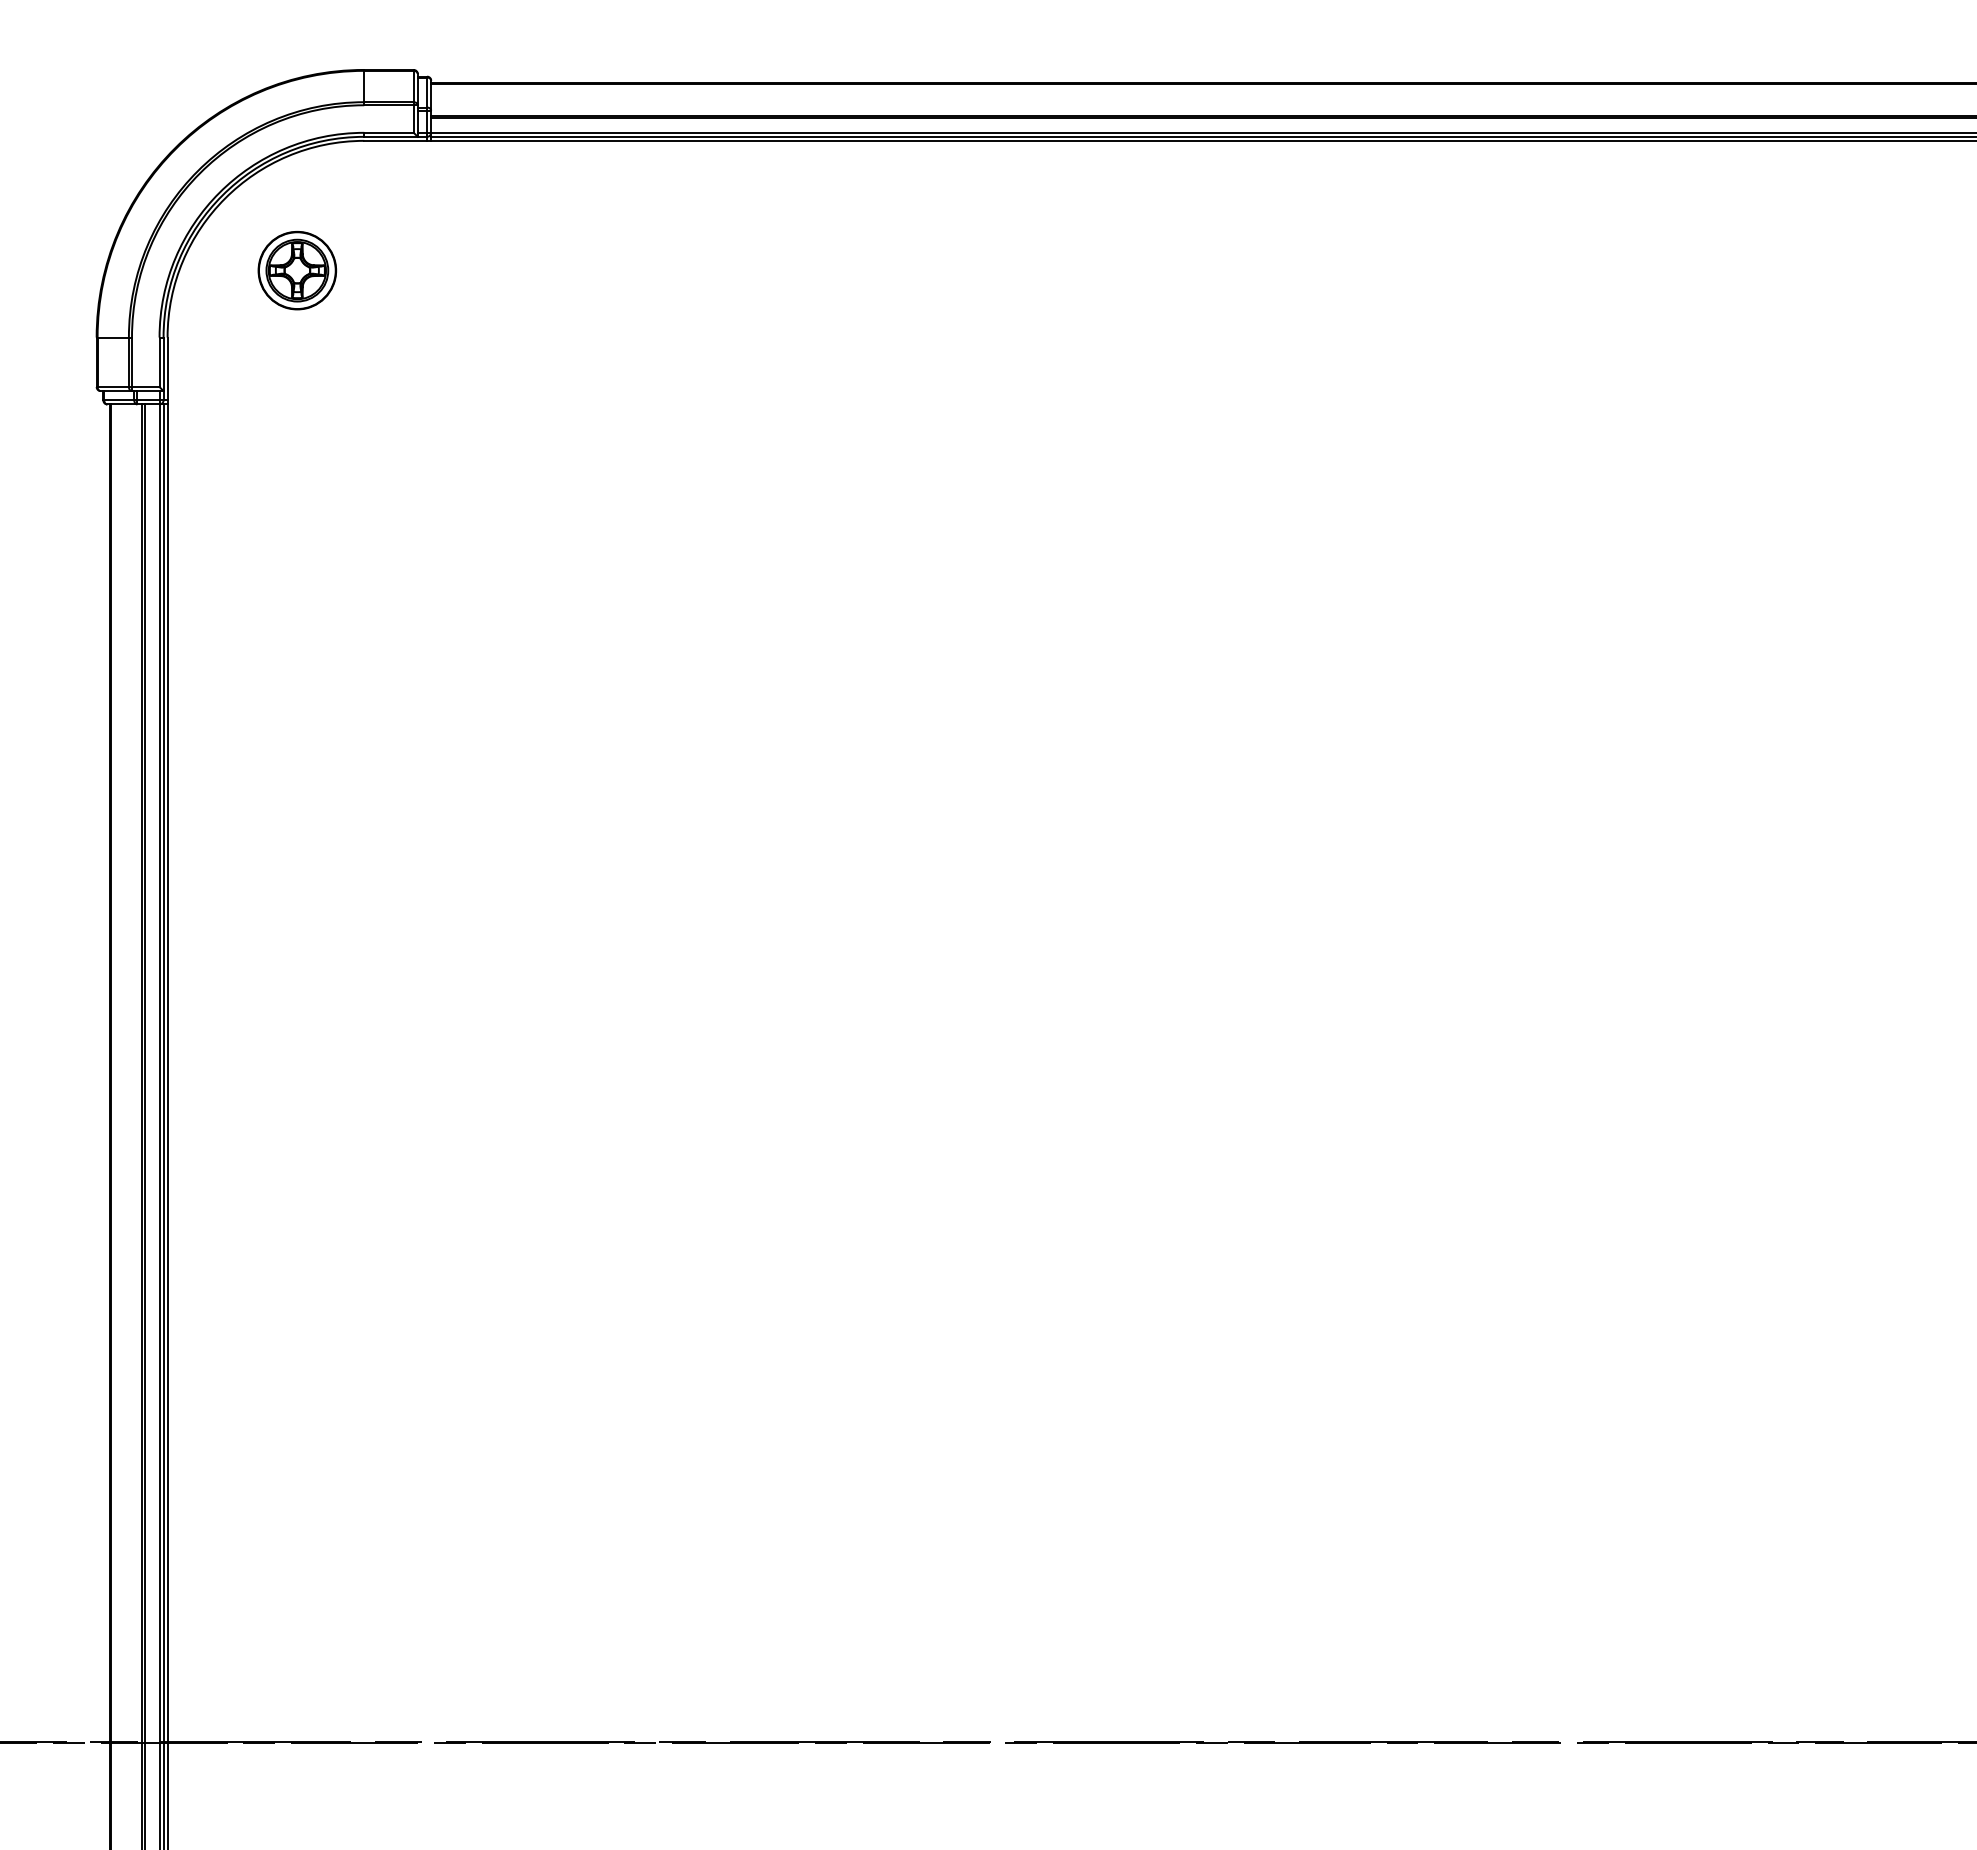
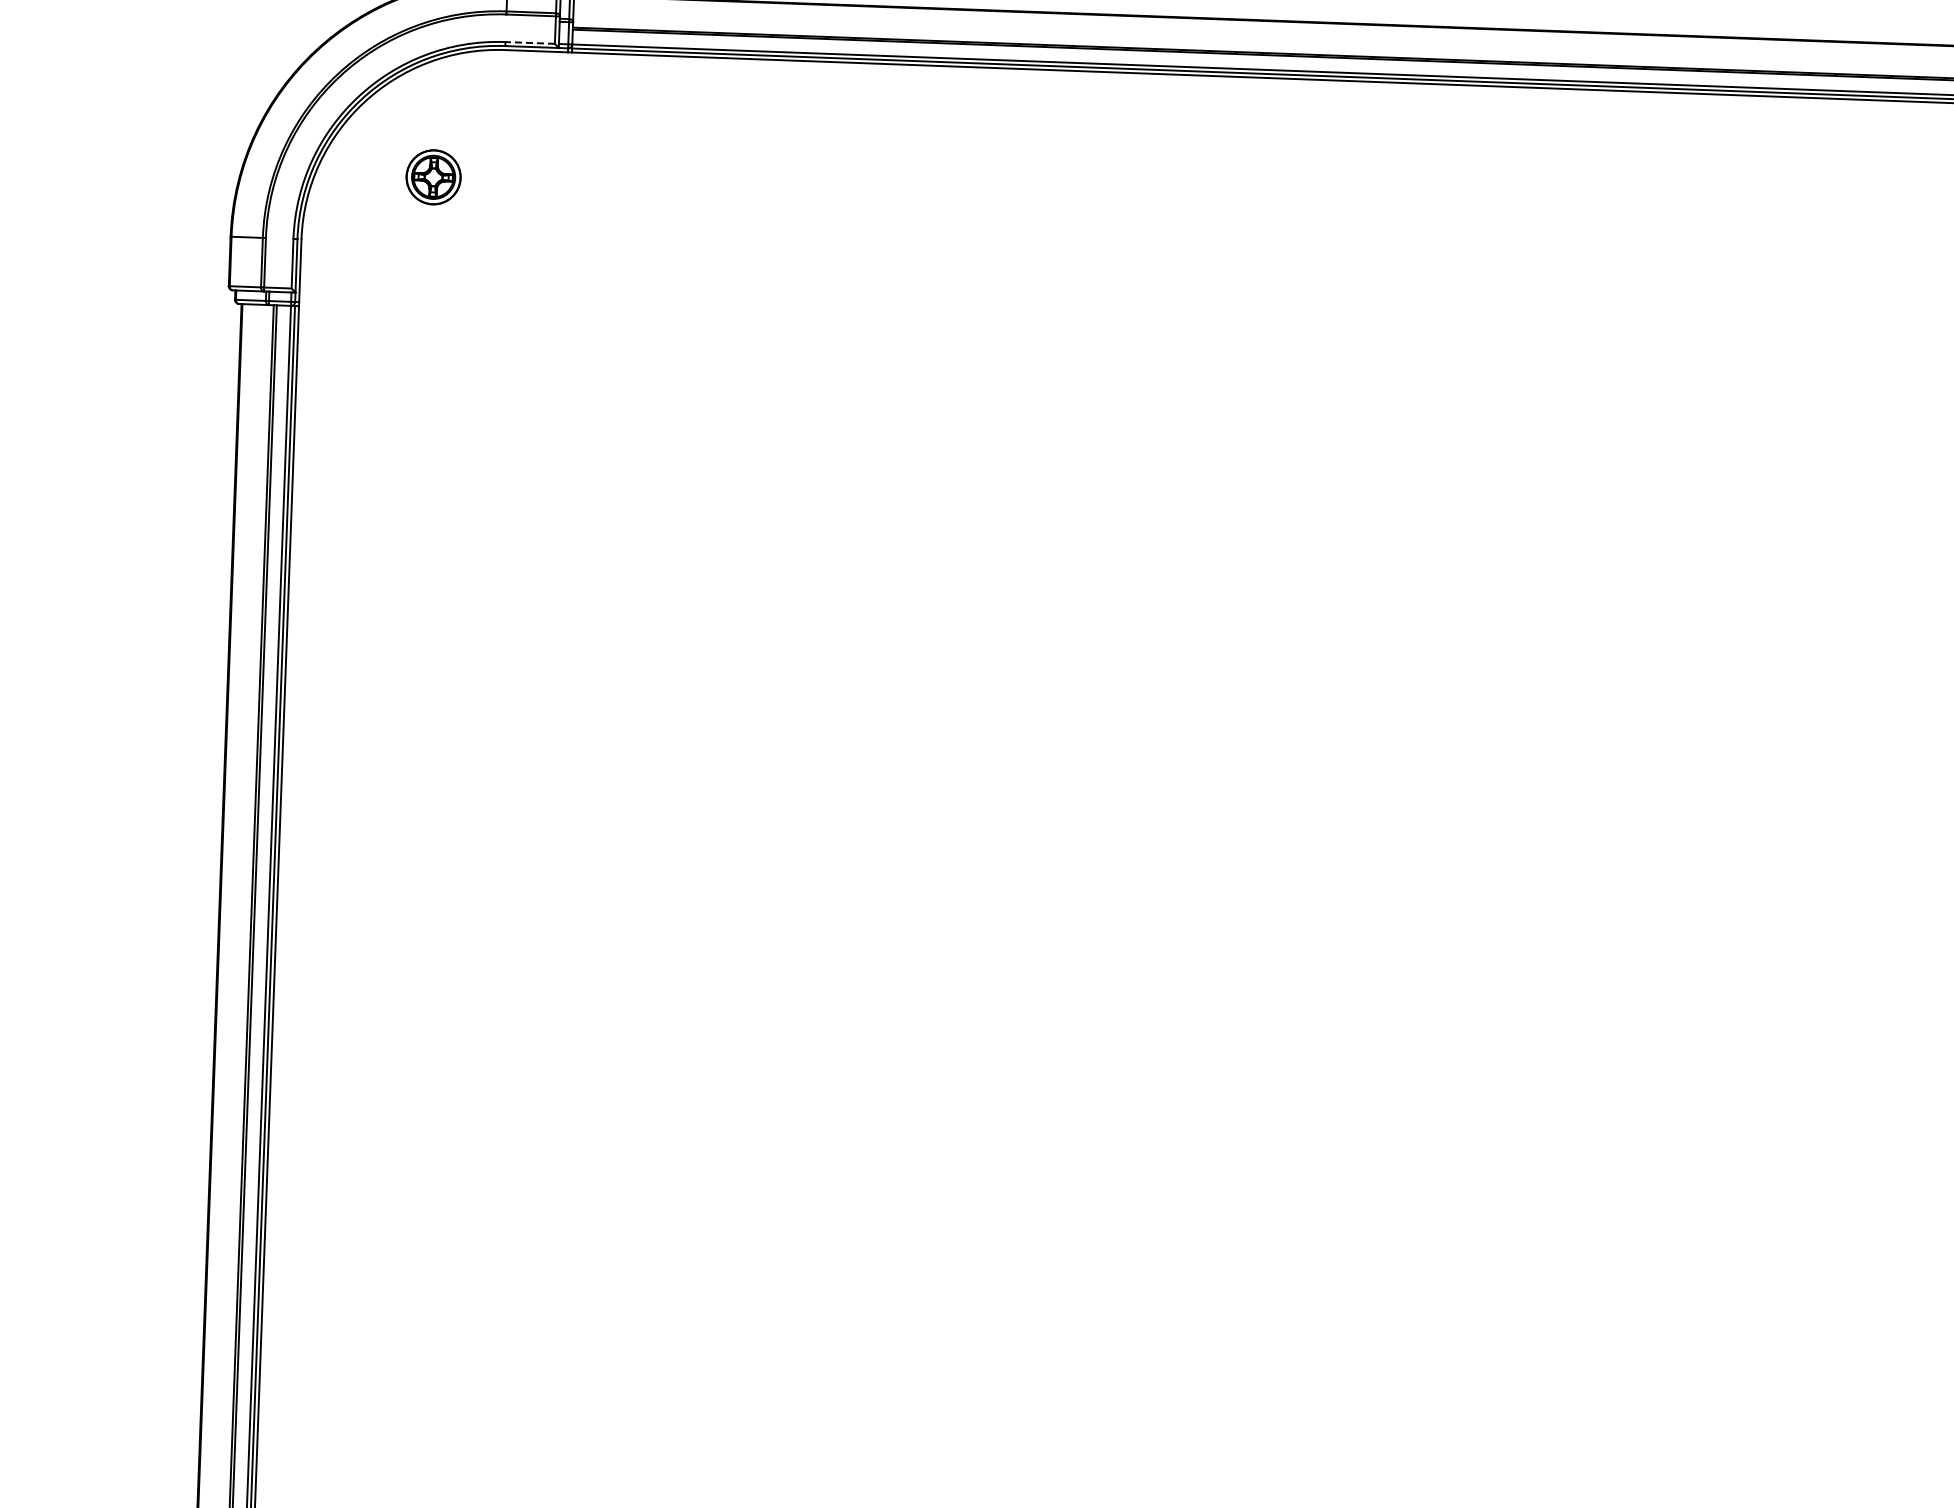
line: (389, 132) -> (530, 42), solid -> dashed
part: (297, 270) -> (433, 177), size x0.7

